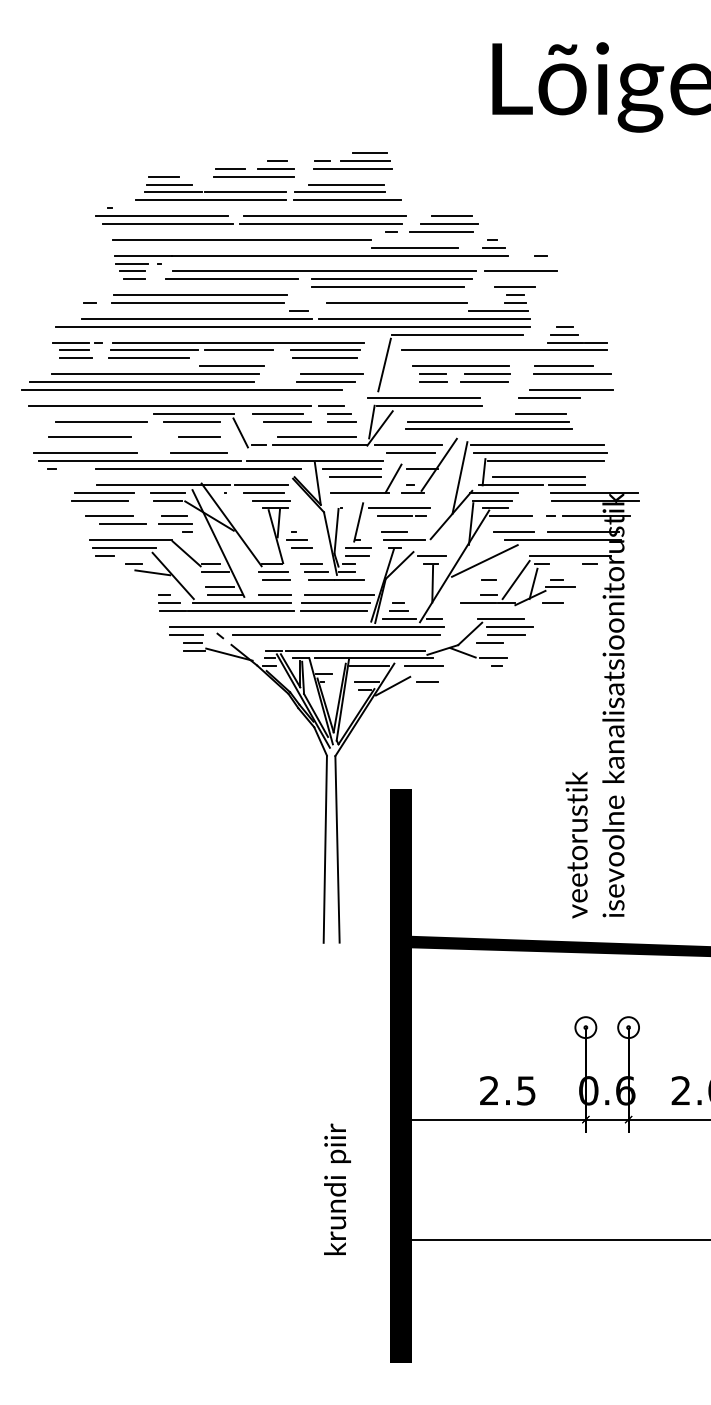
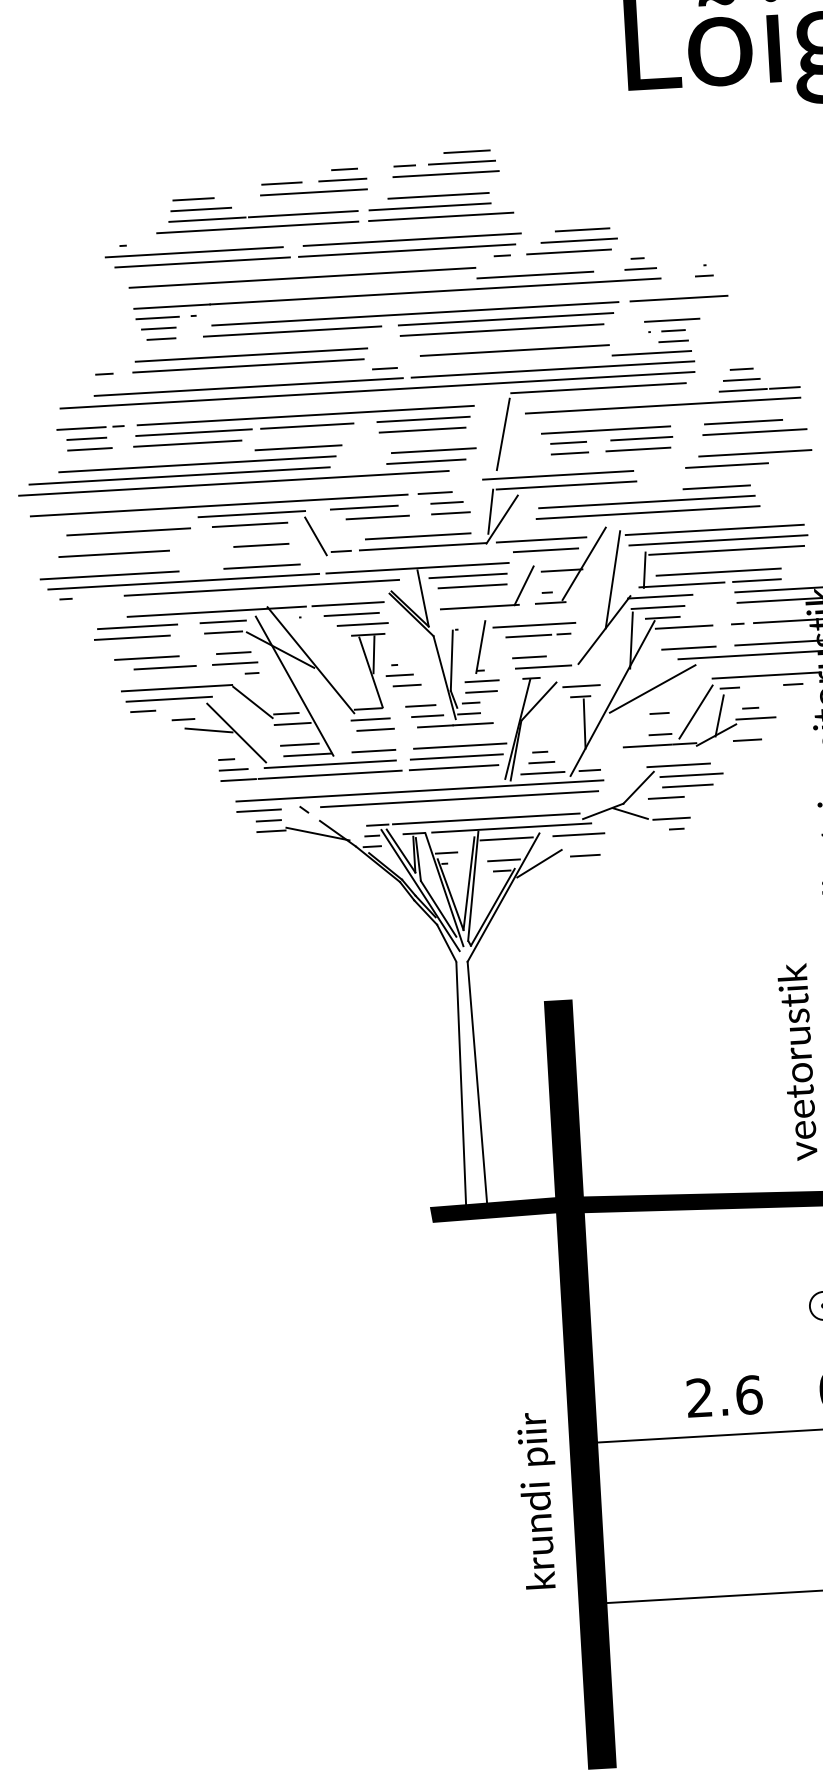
fill: (349, 941) -> (500, 1208), added
text: (526, 1090) -> (749, 1394), 2.5 -> 2.6
text: (337, 1188) -> (539, 1499), moved

